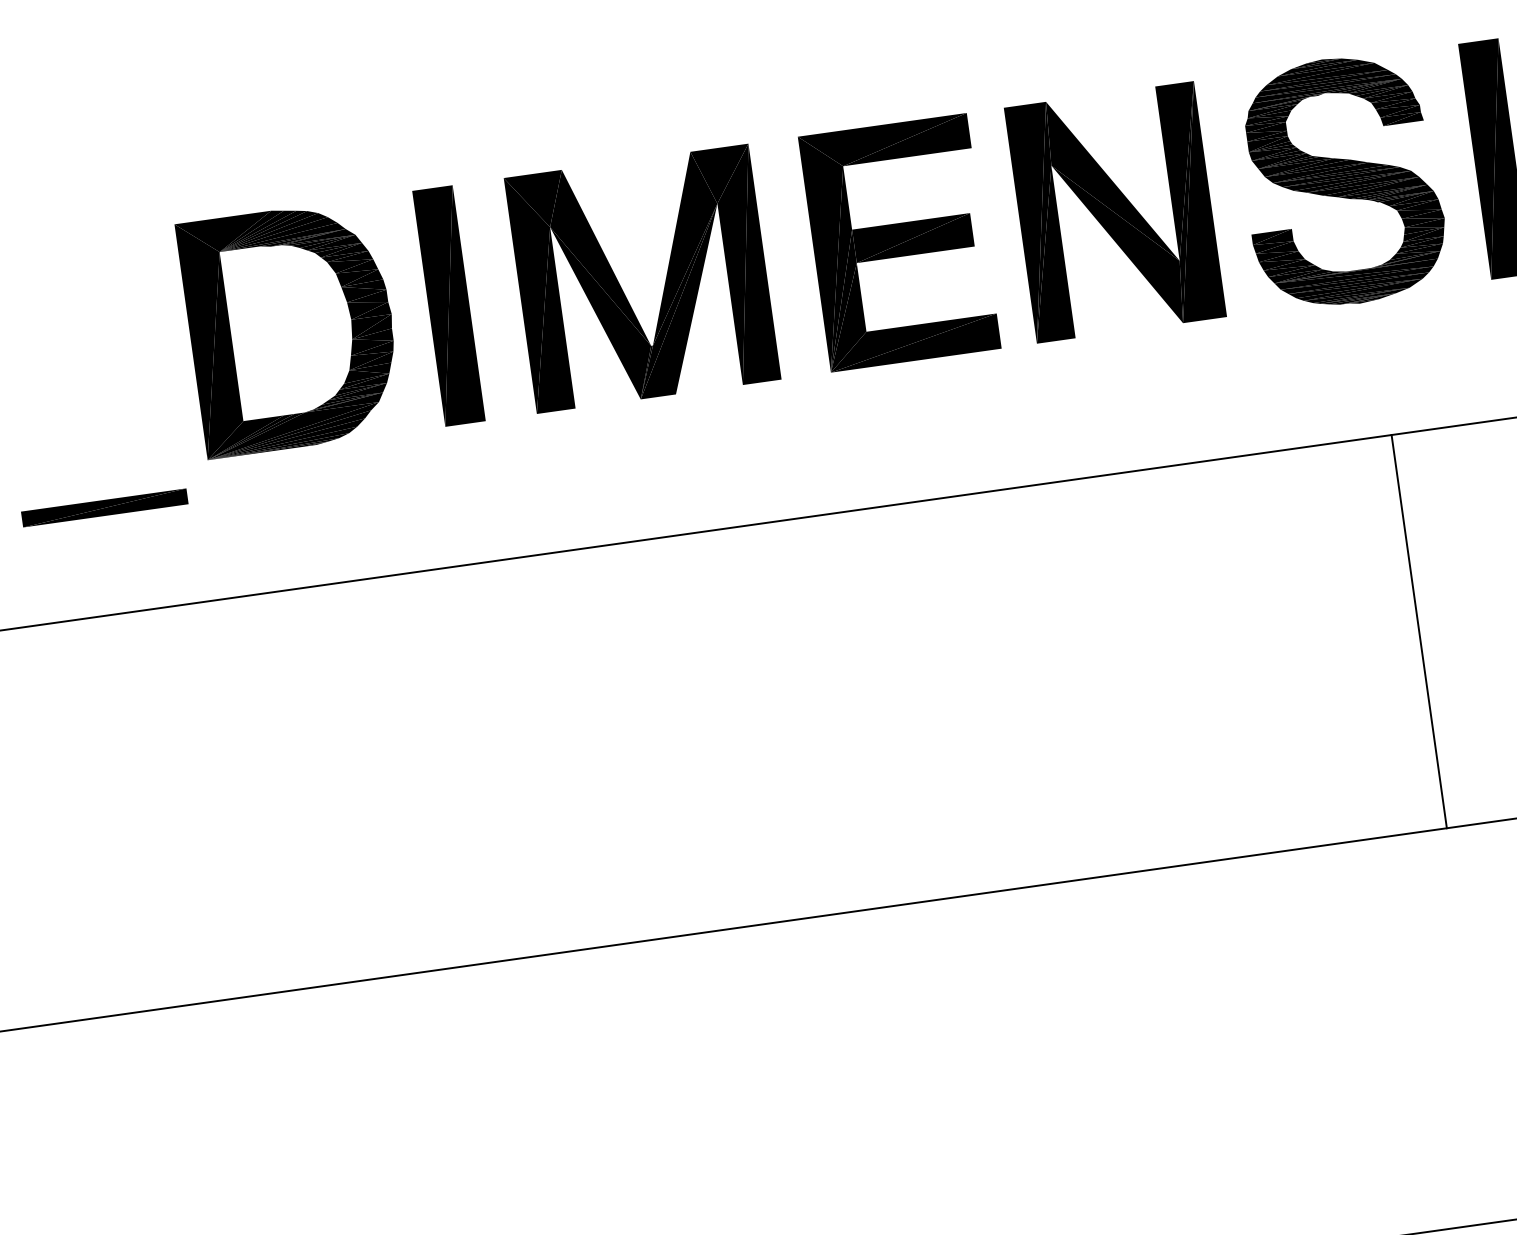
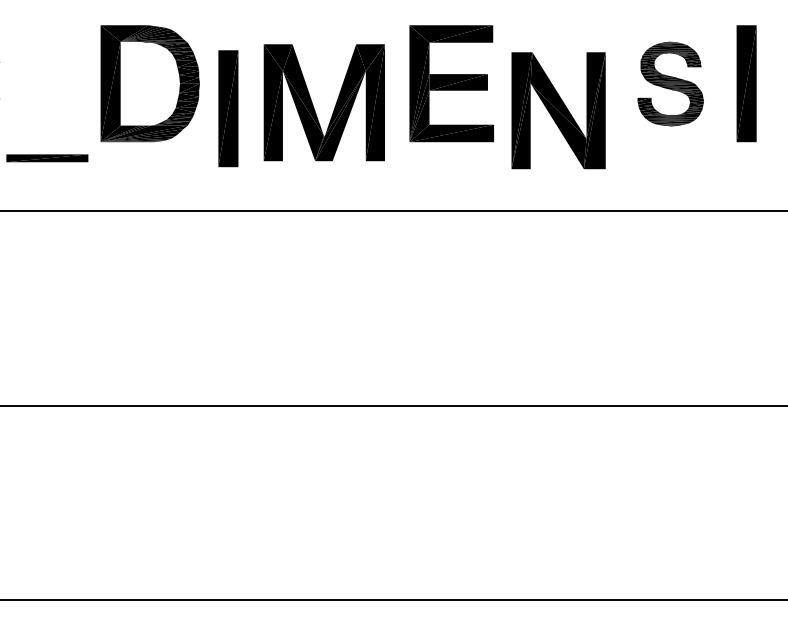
part: (1341, 180) -> (670, 83), size x0.7
part: (1115, 211) -> (558, 110), moved
part: (621, 285) -> (313, 104), moved
part: (449, 305) -> (228, 108), moved
line: (1418, 630) -> (677, 307), removed

